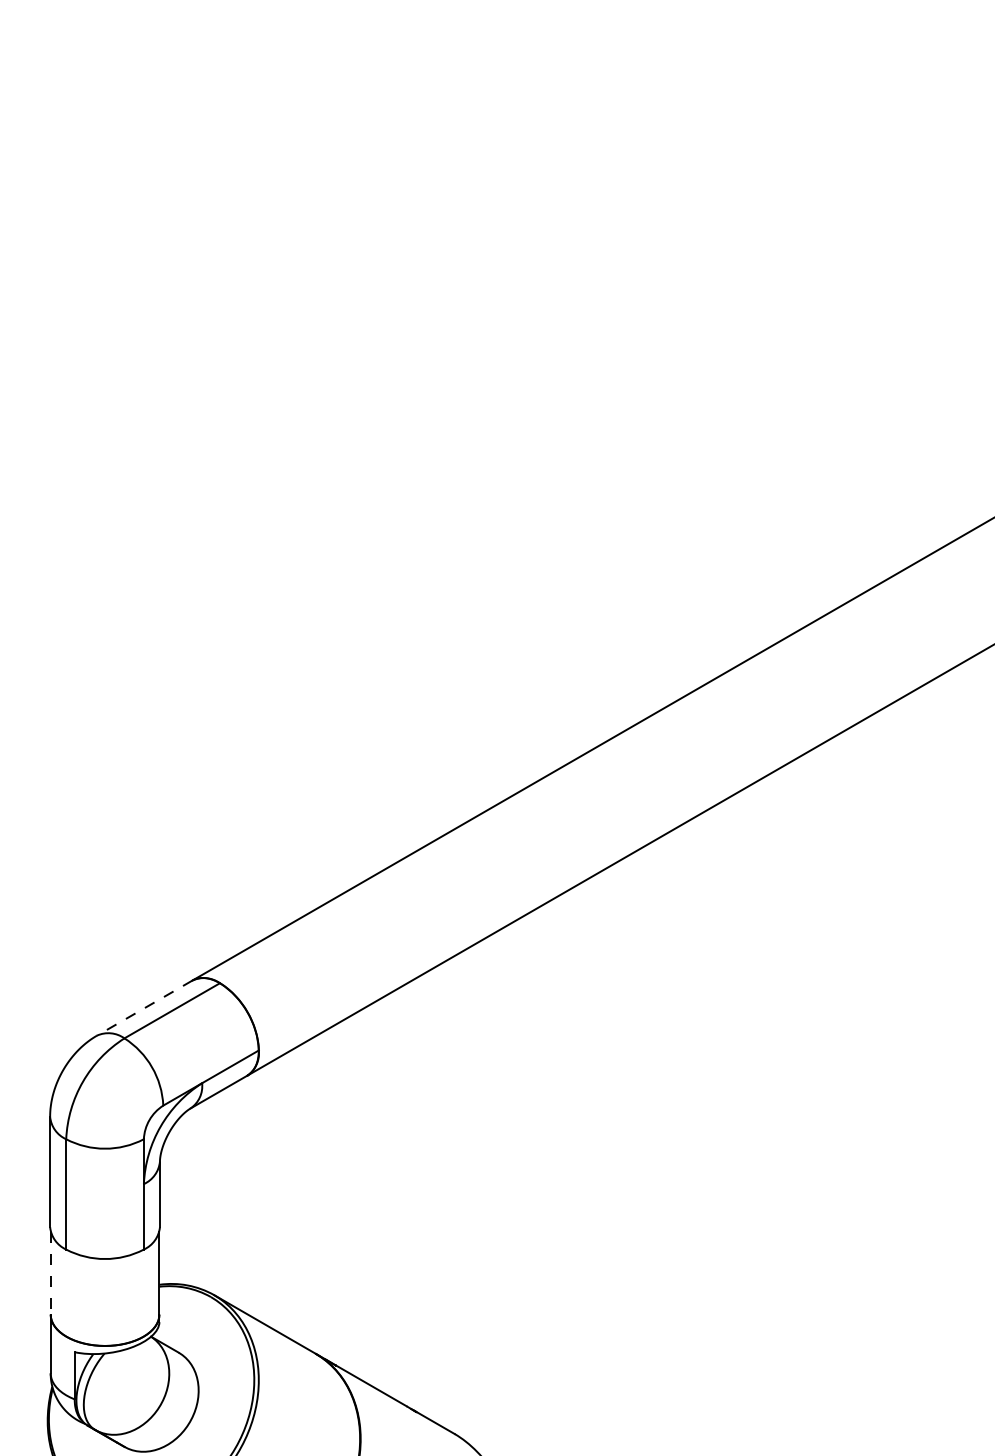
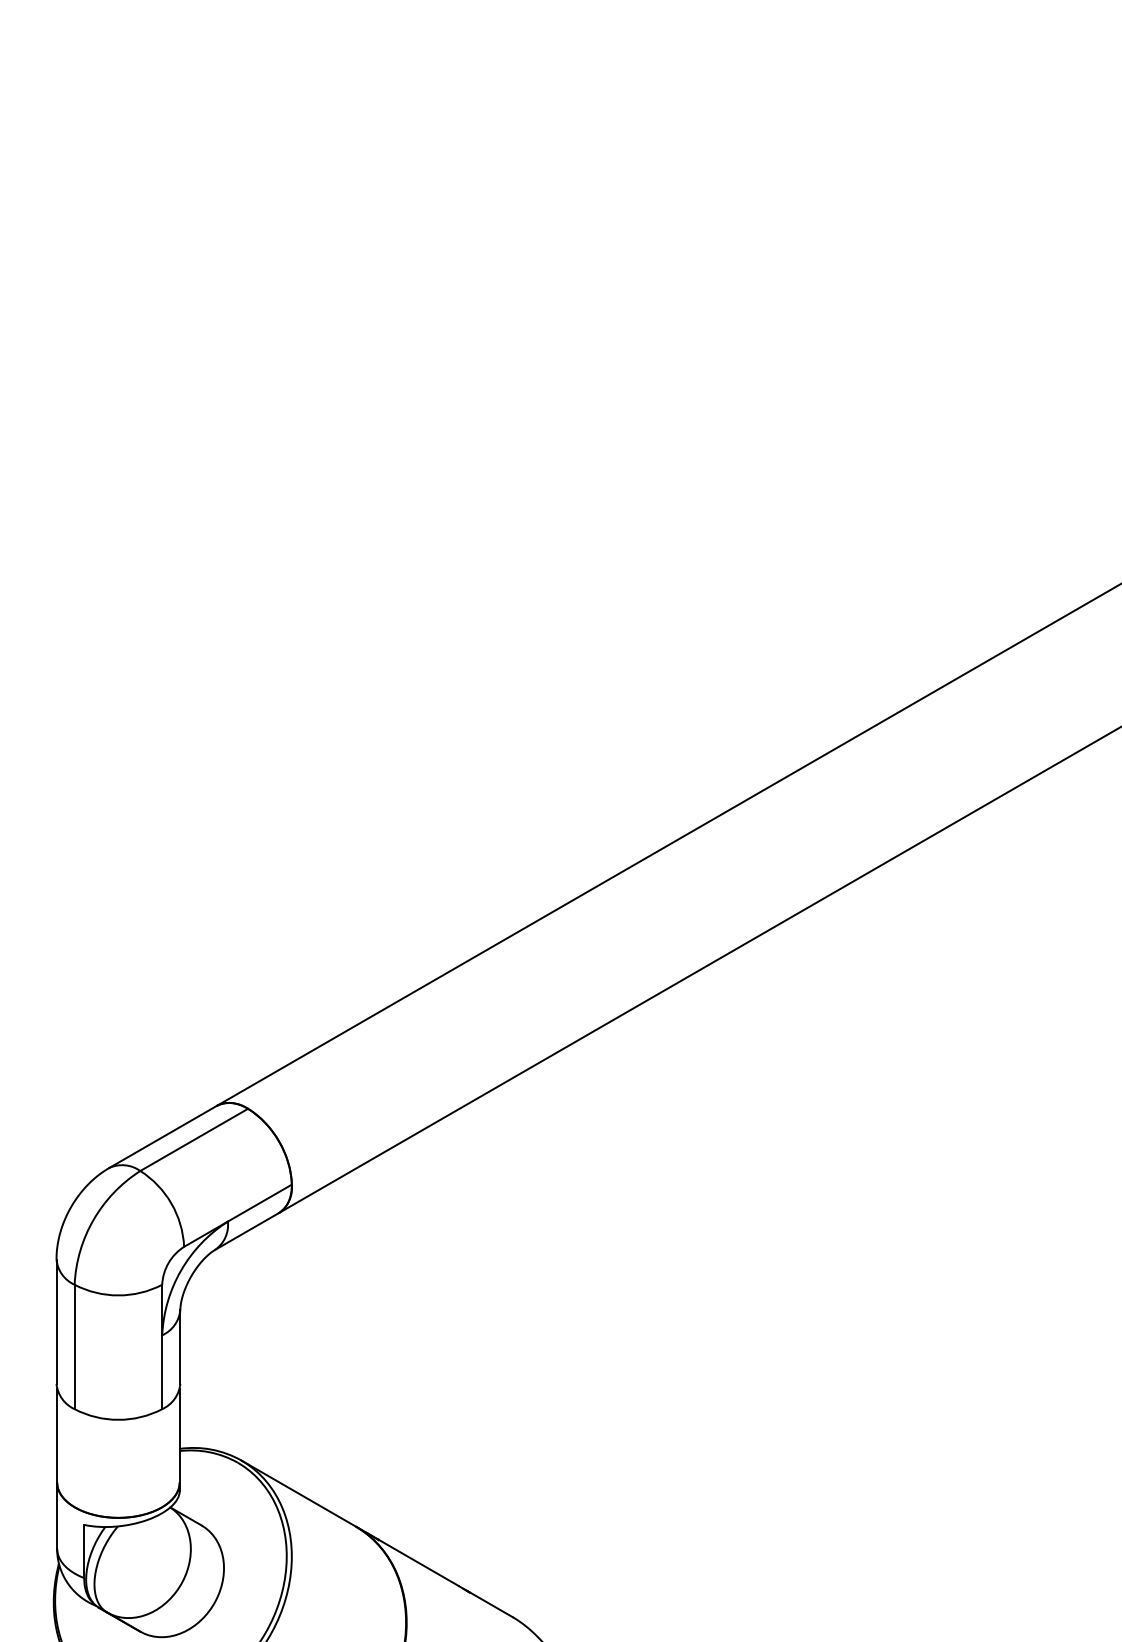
line: (144, 1008) -> (162, 1137), dashed -> solid
line: (50, 1273) -> (56, 1436), dashed -> solid

